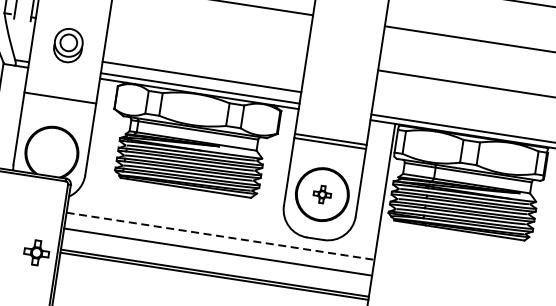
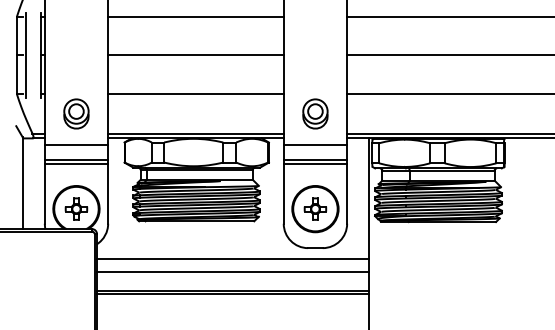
line: (201, 76) -> (195, 94), moved
line: (63, 80) -> (76, 144), added
part: (338, 86) -> (315, 113), added
line: (59, 101) -> (76, 163), added
line: (333, 121) -> (315, 144), added
part: (322, 193) -> (315, 208), size x1.43
line: (221, 236) -> (233, 258), dashed -> solid
part: (36, 252) -> (76, 208), moved

